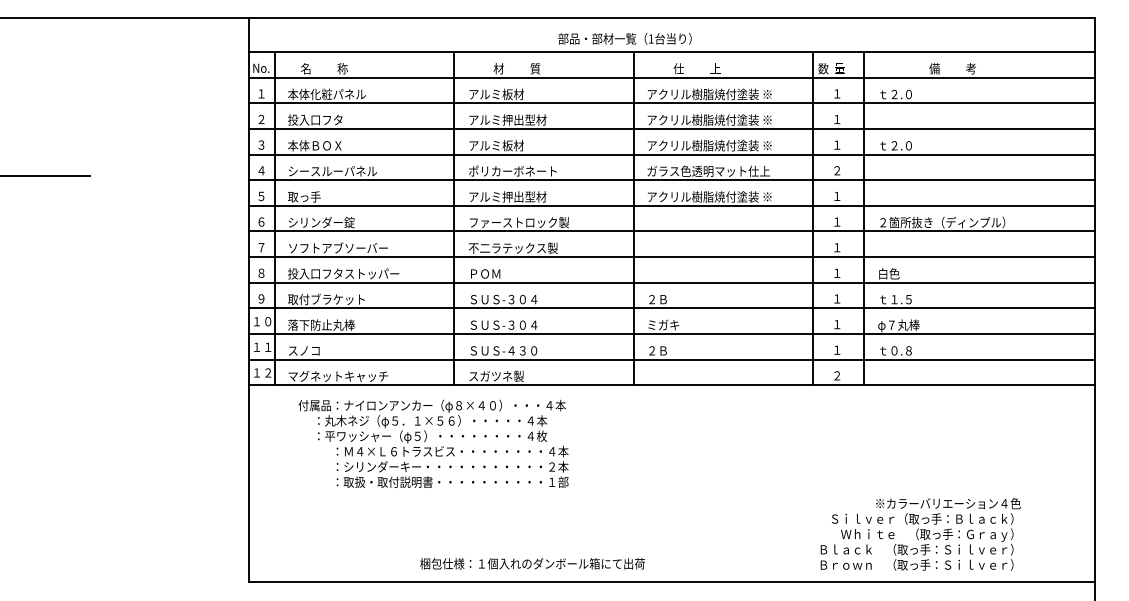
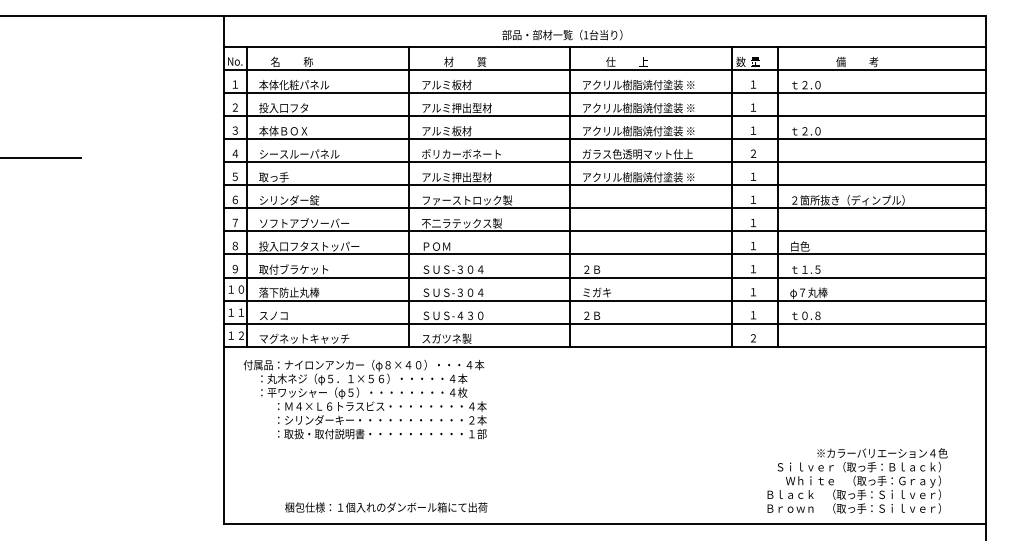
text: (432, 443) -> (364, 399), moved
text: (920, 533) -> (857, 480), moved
text: (532, 563) -> (386, 507), moved

